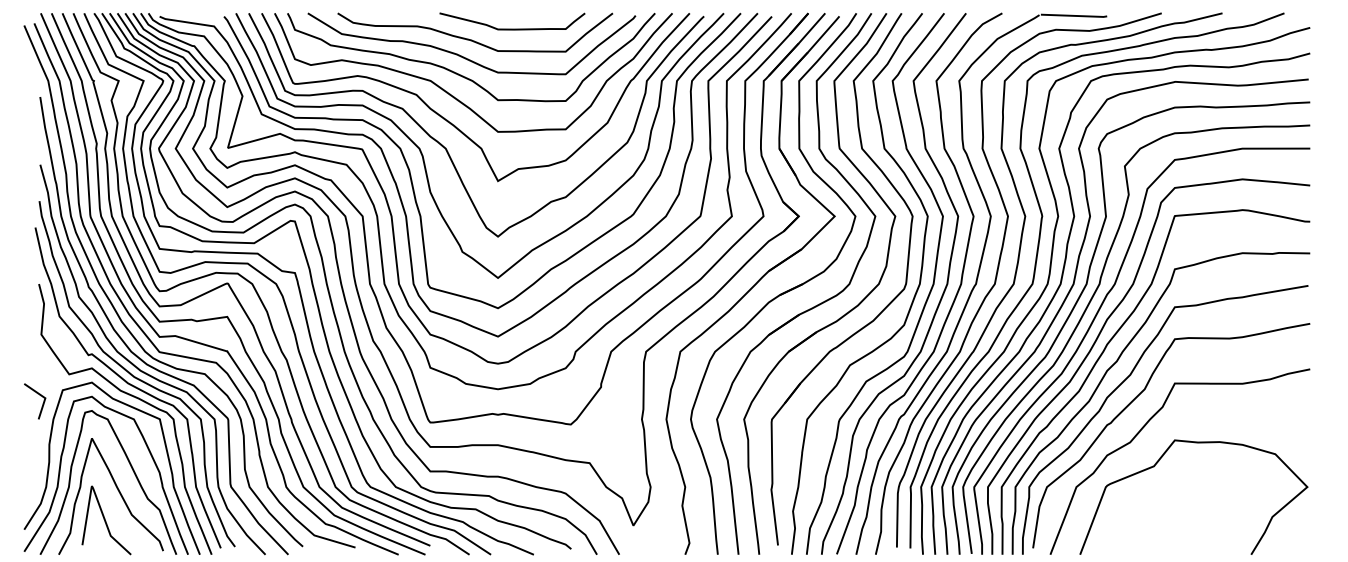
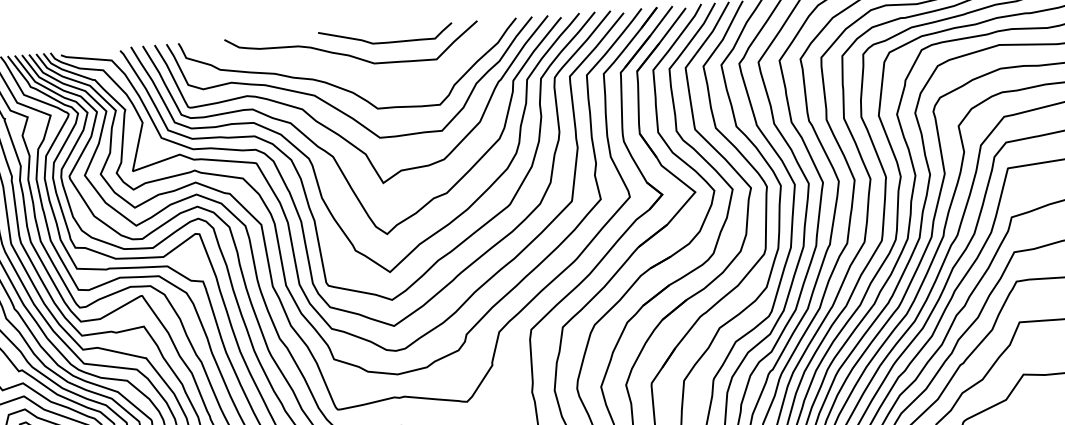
curve: (466, 57) -> (345, 71), removed

